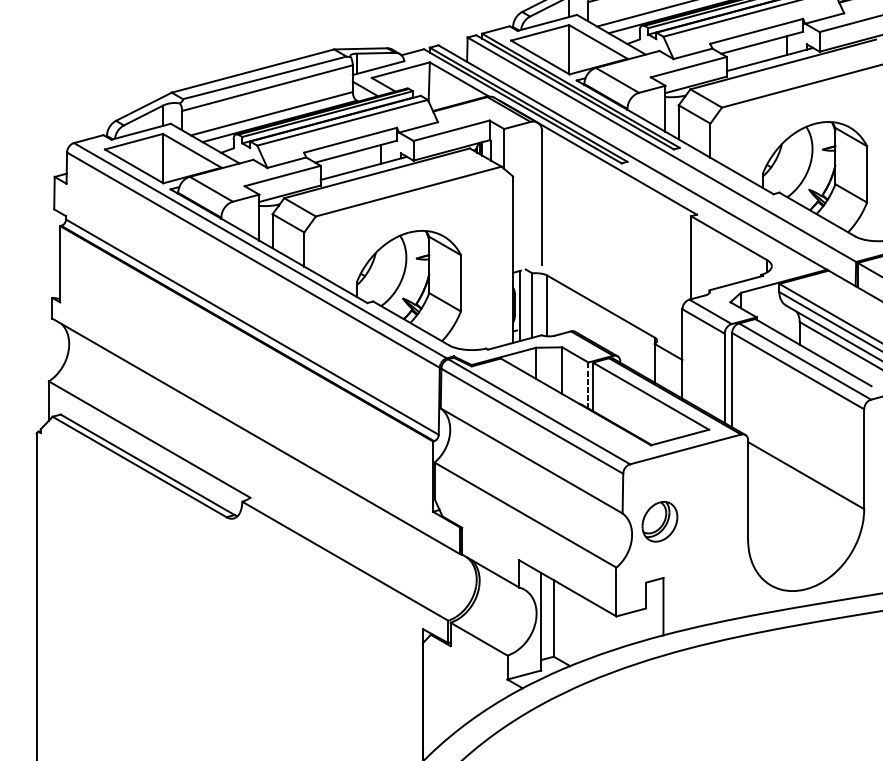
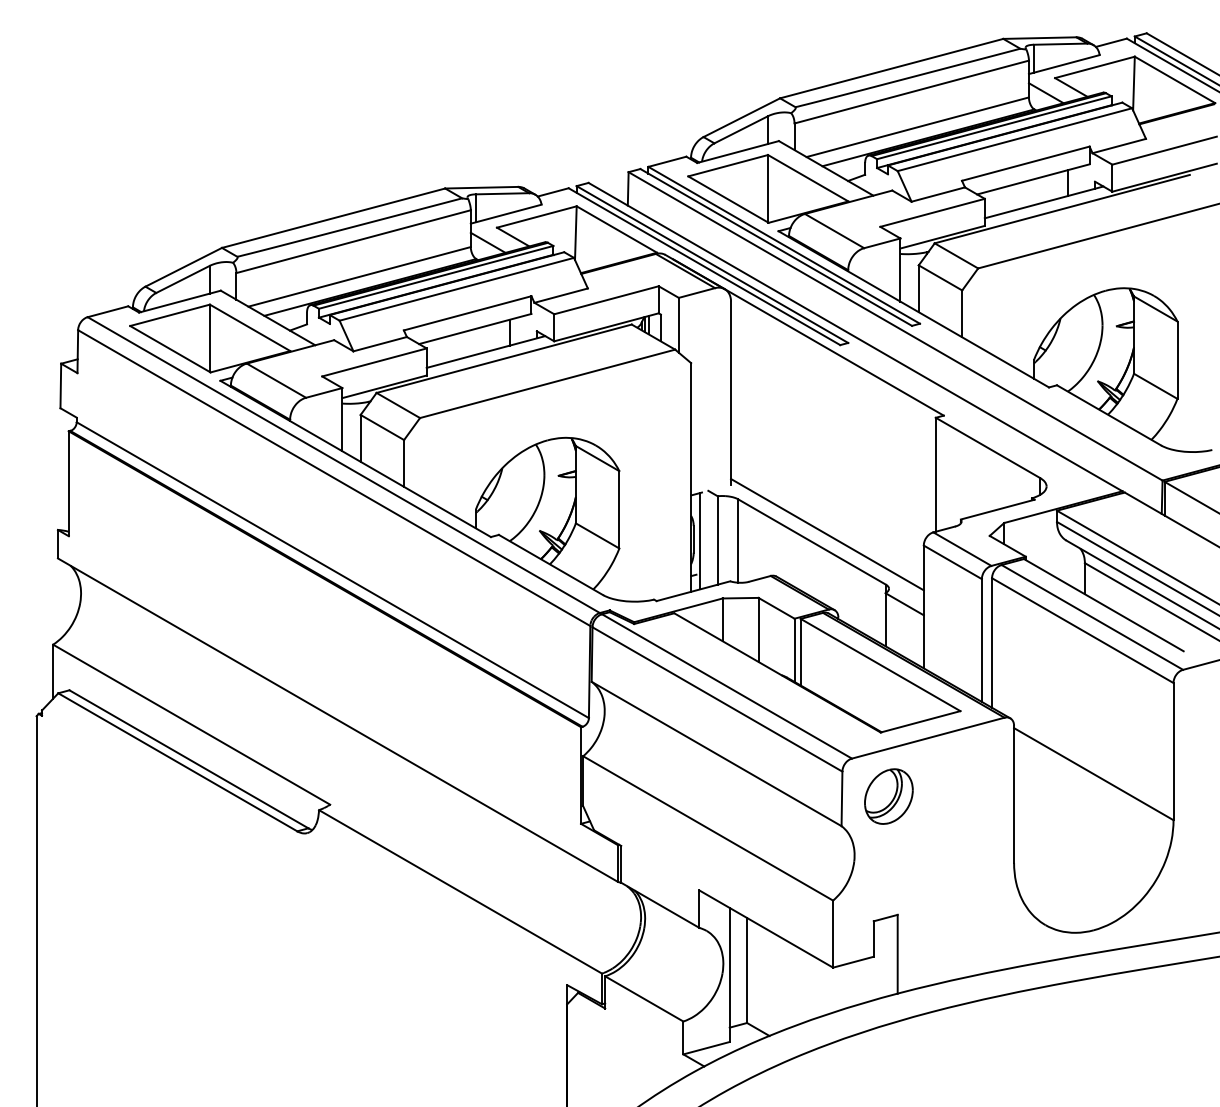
line: (612, 301) -> (827, 534), added
line: (588, 385) -> (794, 650), dashed -> solid
part: (659, 521) -> (888, 796), moved

